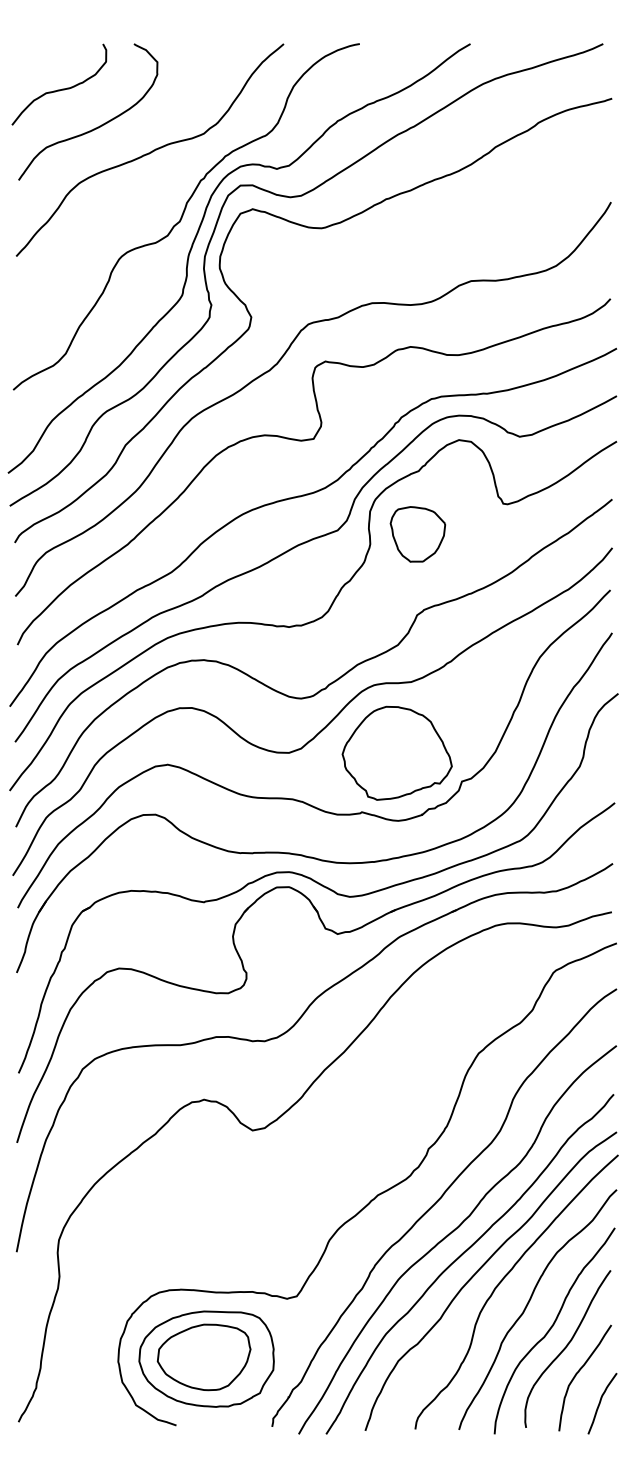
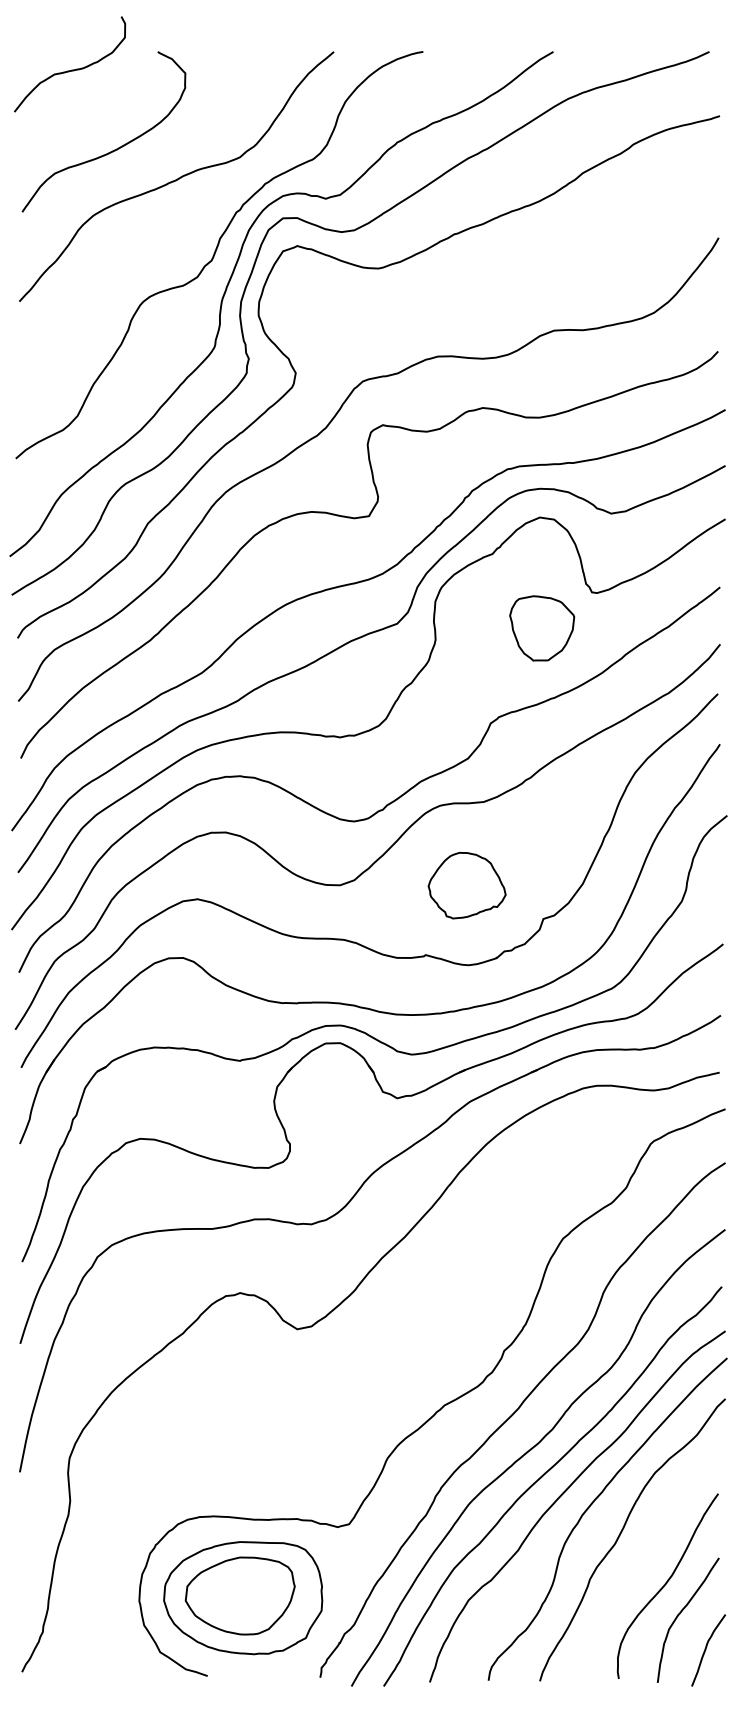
curve: (62, 88) -> (73, 68), moved
part: (417, 534) -> (541, 628), moved
part: (396, 752) -> (466, 884), size x0.6
curve: (551, 1329) -> (648, 1563), removed

